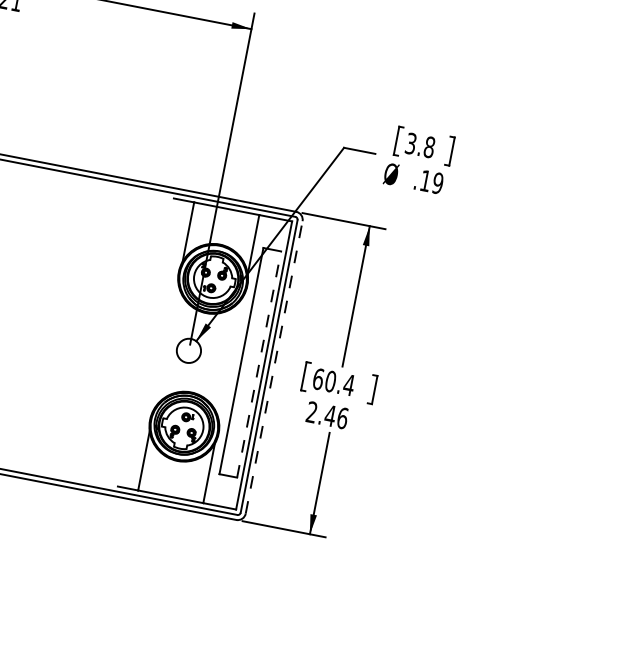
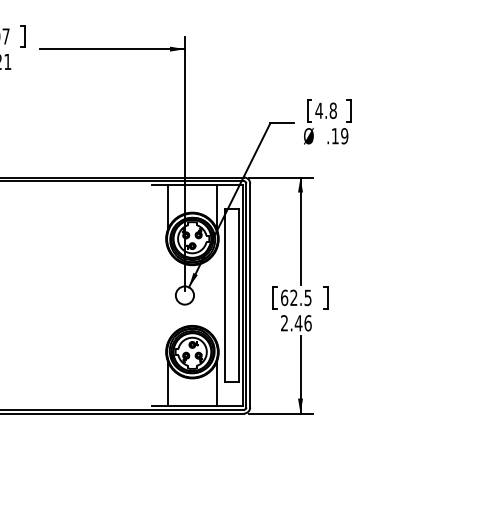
text: (411, 143) -> (319, 110), 3.8 -> 4.8
line: (258, 364) -> (238, 295), dashed -> solid
line: (274, 367) -> (250, 295), dashed -> solid
text: (339, 382) -> (300, 297), 60.4 -> 62.5

